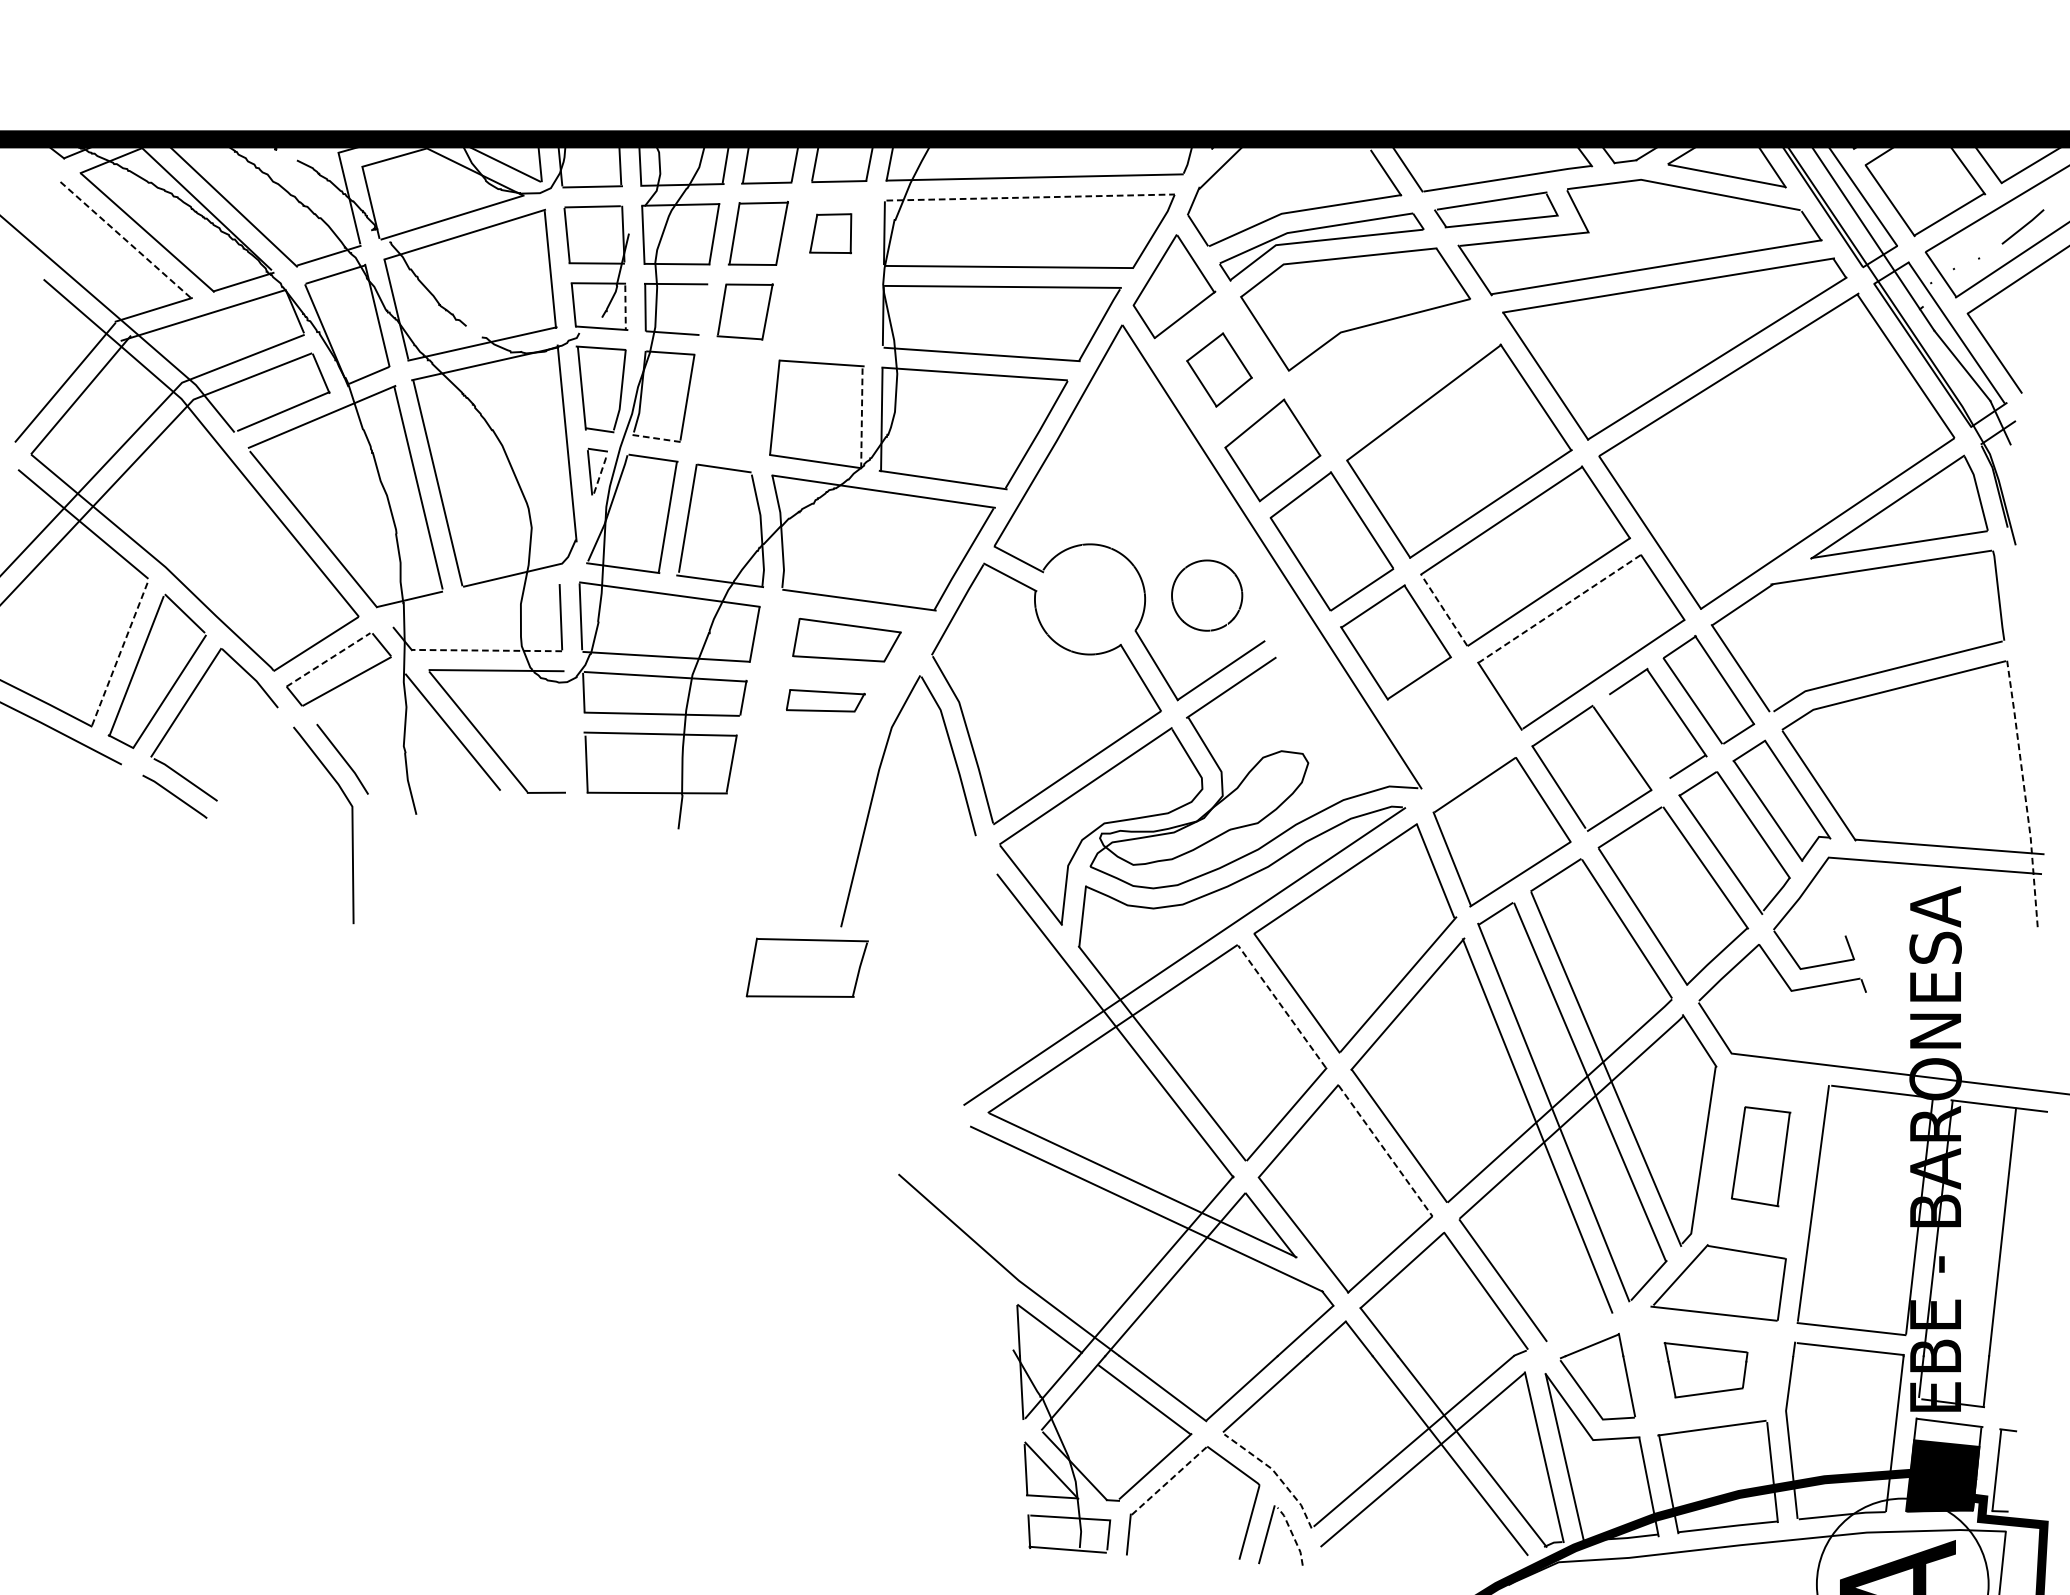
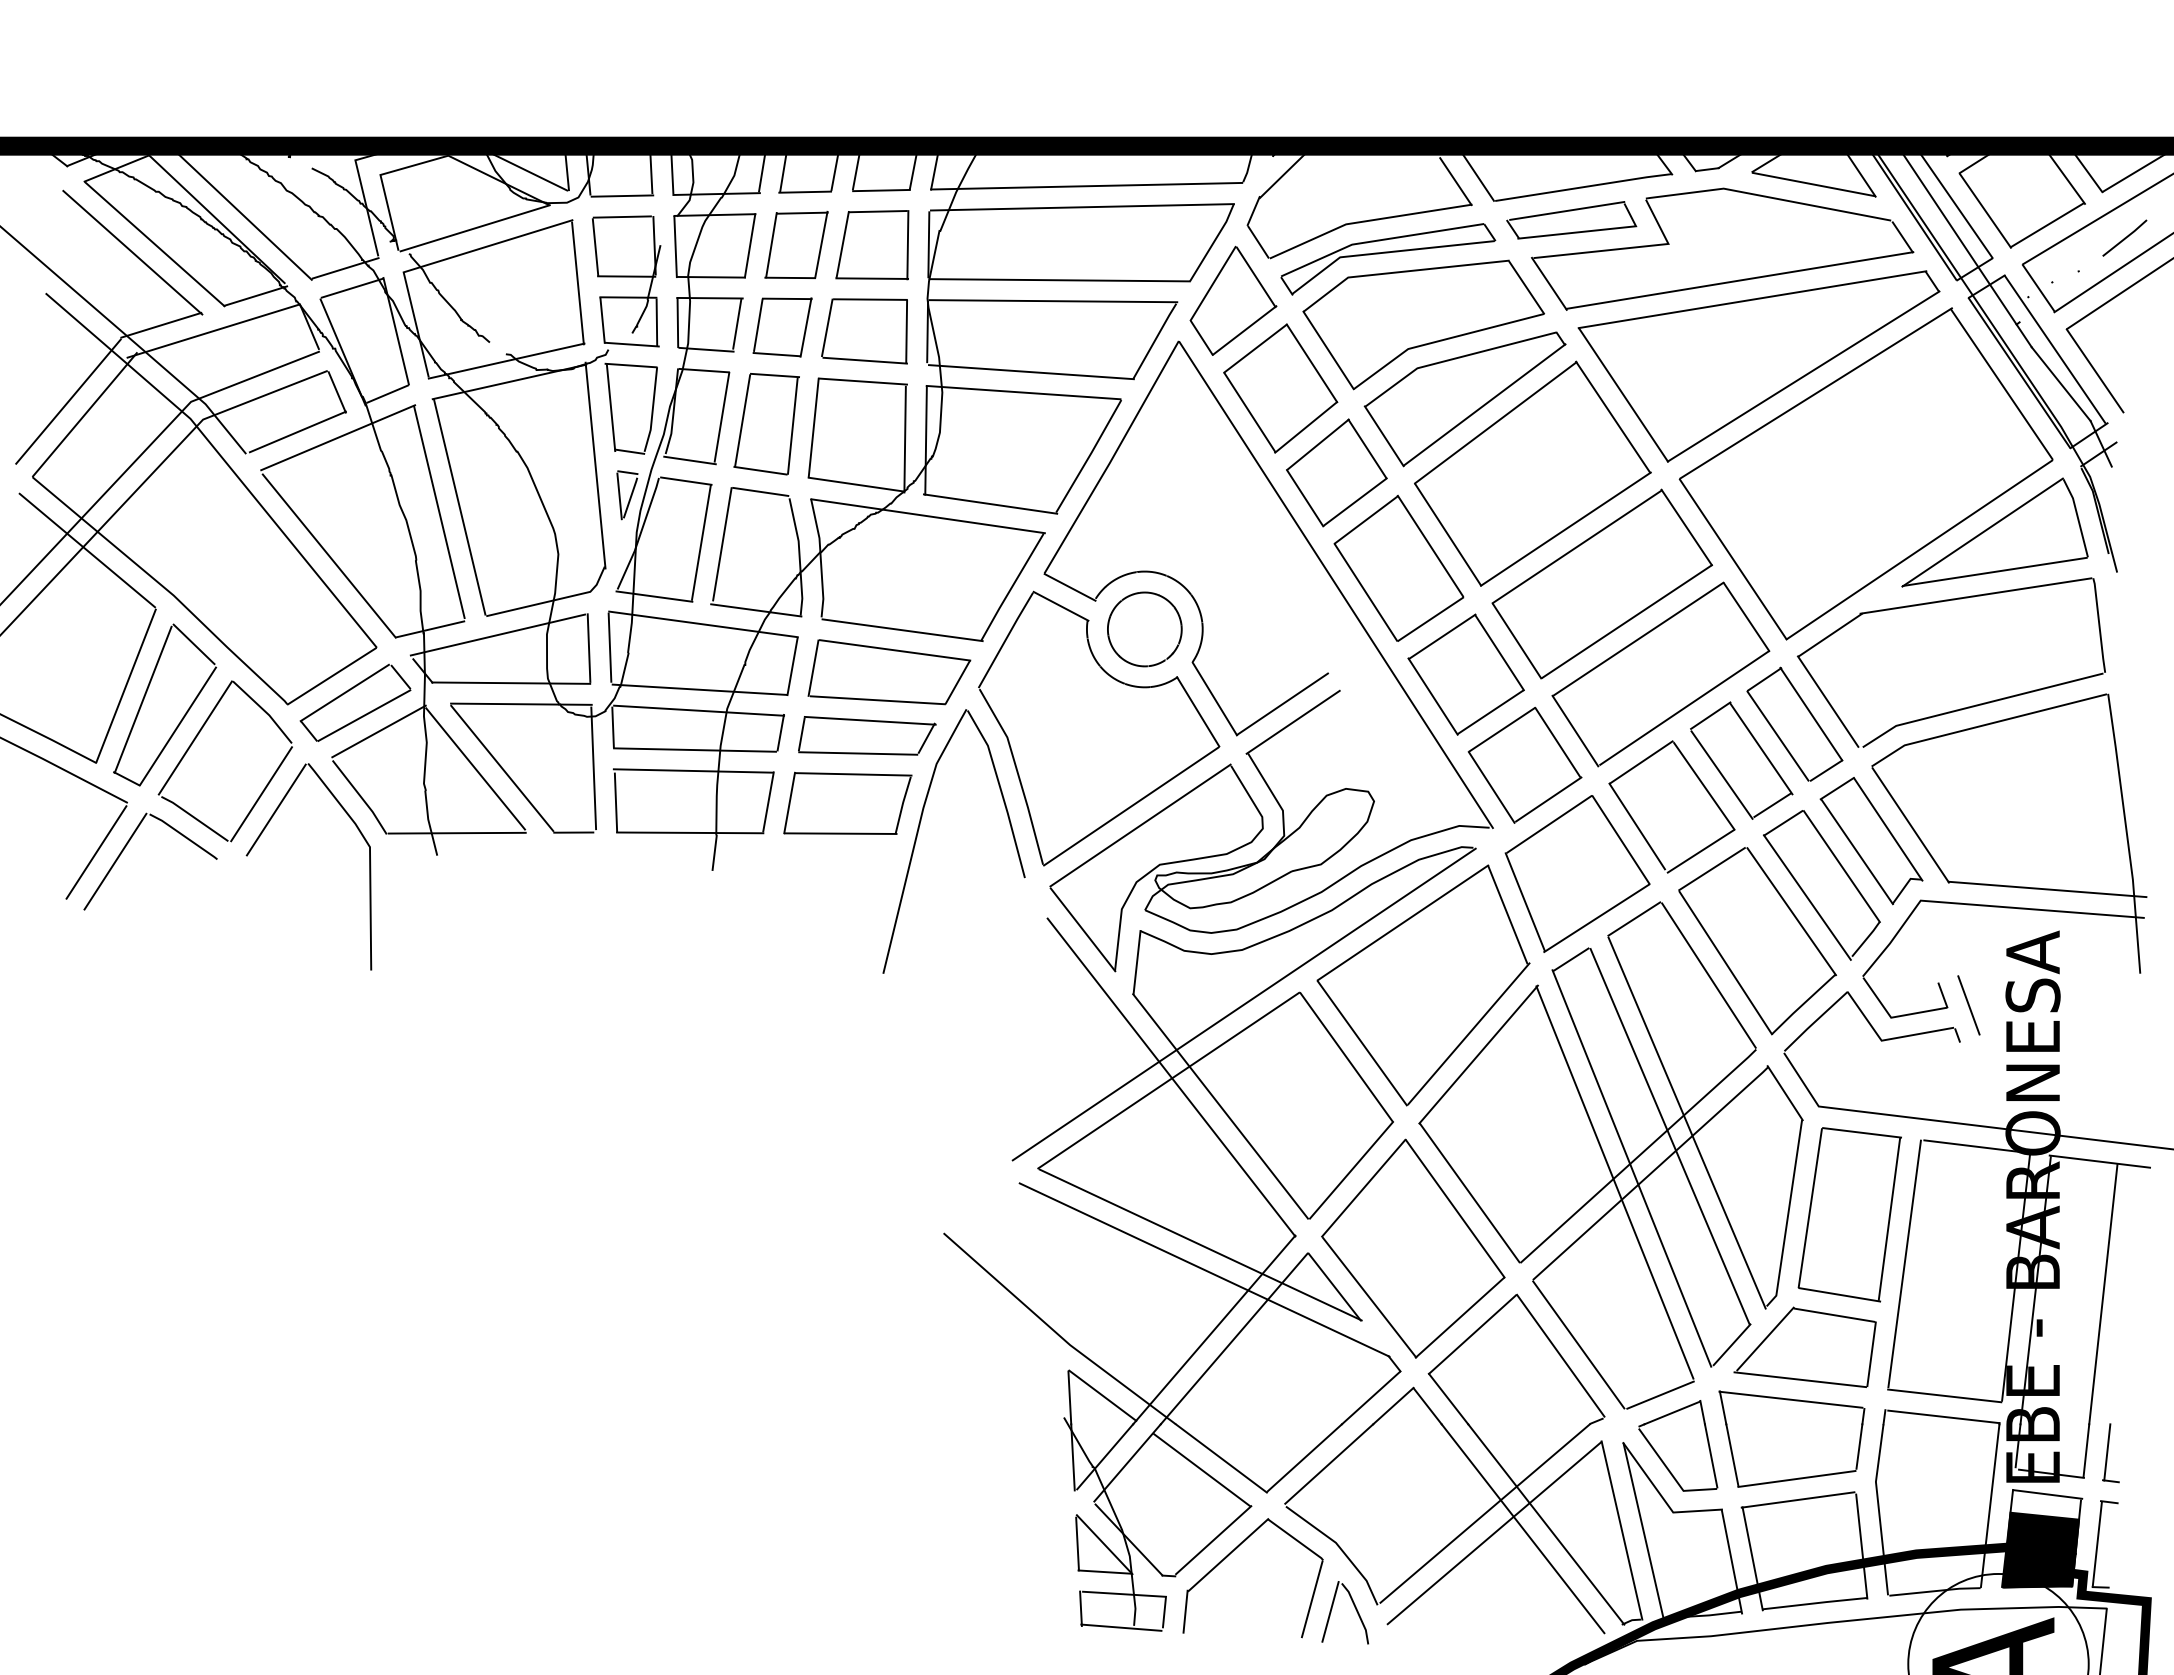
line: (1030, 197) -> (1082, 207), dashed -> solid
part: (830, 233) -> (872, 245), size x1.67
line: (126, 240) -> (132, 252), dashed -> solid
line: (625, 308) -> (656, 323), dashed -> solid
line: (702, 308) -> (737, 323), added
part: (823, 315) -> (864, 331), added
part: (1219, 370) -> (1280, 388), size x1.67
part: (1394, 380) -> (1464, 399), added
part: (729, 404) -> (766, 424), added
line: (862, 418) -> (905, 439), dashed -> solid
line: (657, 438) -> (690, 460), dashed -> solid
line: (601, 472) -> (631, 496), dashed -> solid
part: (1206, 595) -> (1144, 629), moved
line: (473, 604) -> (497, 634), added
line: (1443, 609) -> (1516, 640), dashed -> solid
line: (1560, 609) -> (1638, 639), dashed -> solid
part: (846, 640) -> (889, 672), size x1.43
line: (487, 650) -> (511, 683), dashed -> solid
line: (120, 652) -> (126, 685), dashed -> solid
line: (329, 659) -> (345, 692), dashed -> solid
line: (360, 696) -> (378, 731), added
part: (826, 700) -> (867, 735), size x1.67
part: (1451, 728) -> (1524, 764), added
line: (565, 731) -> (593, 768), added
line: (1639, 737) -> (1721, 774), added
line: (249, 756) -> (261, 794), added
line: (262, 770) -> (275, 809), added
line: (434, 792) -> (456, 832), added
line: (2024, 793) -> (2126, 833), dashed -> solid
line: (92, 811) -> (96, 852), added
line: (110, 820) -> (115, 861), added
line: (1874, 957) -> (1968, 1005), added
part: (806, 966) -> (847, 802), moved
line: (1282, 1006) -> (1346, 1057), dashed -> solid
line: (1385, 1150) -> (1455, 1208), dashed -> solid
part: (1760, 1156) -> (1849, 1214), size x1.67
line: (1580, 1327) -> (1660, 1394), added
part: (1705, 1369) -> (1791, 1438), size x1.67
part: (2009, 1383) -> (2110, 1453), added
line: (1276, 1474) -> (1340, 1548), dashed -> solid
line: (1169, 1481) -> (1228, 1555), dashed -> solid
line: (1293, 1535) -> (1358, 1612), dashed -> solid

